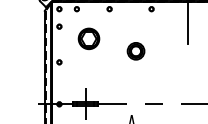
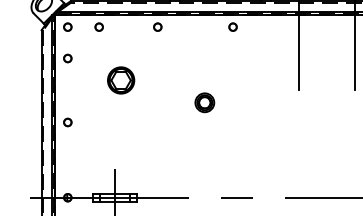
part: (89, 38) -> (121, 79), size x0.71
part: (135, 51) -> (204, 103), size x0.62

